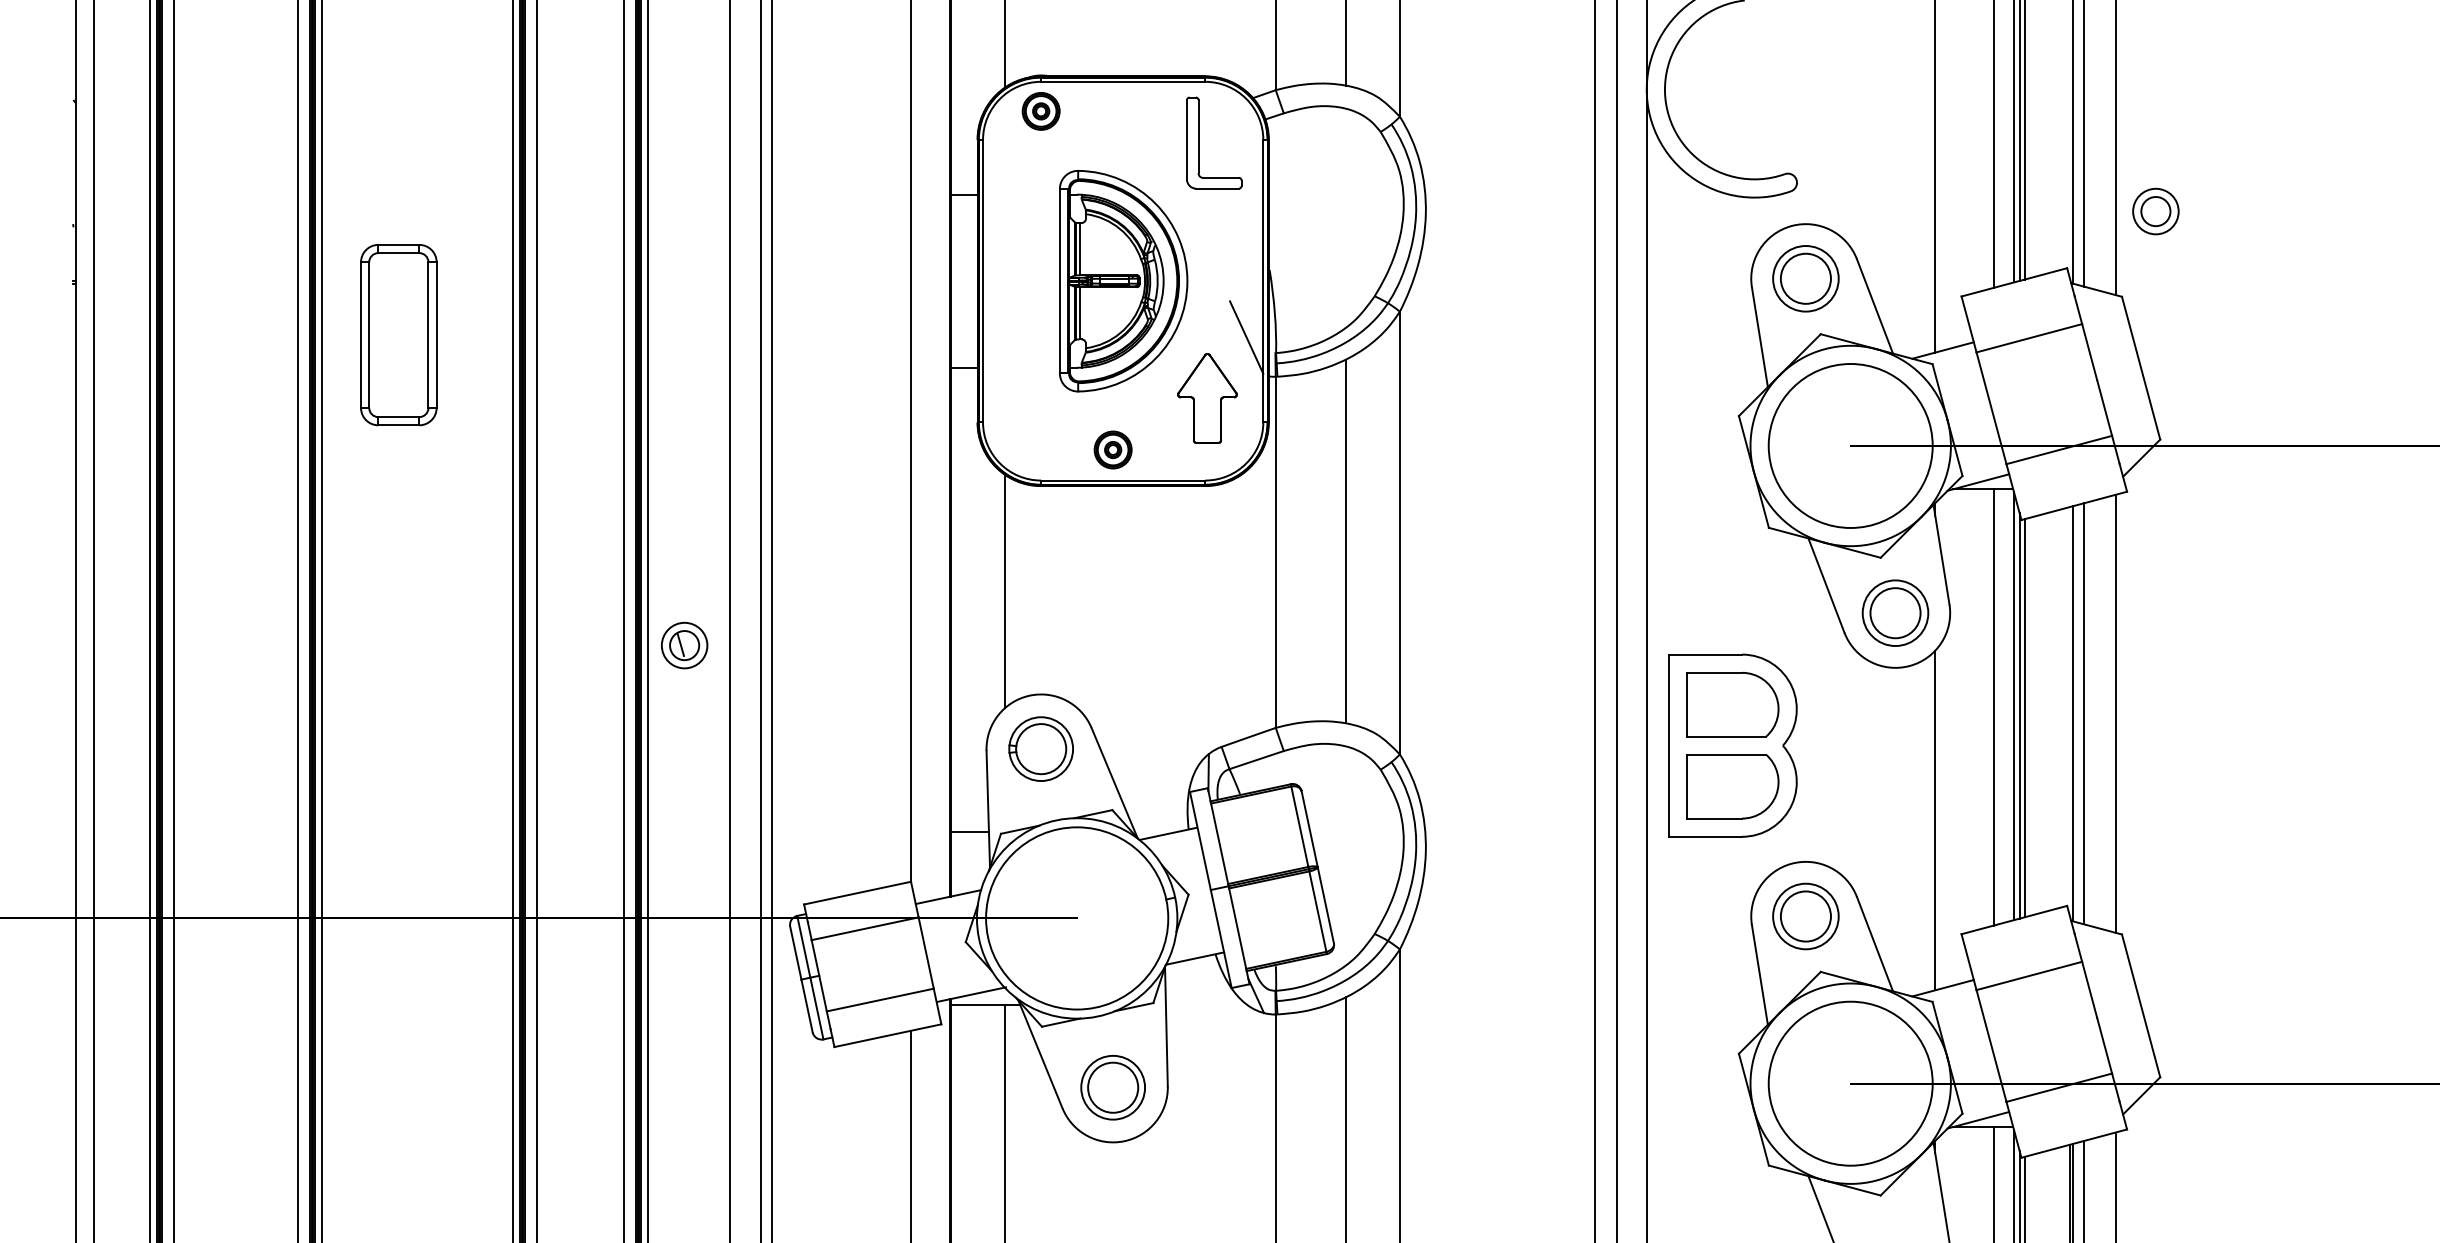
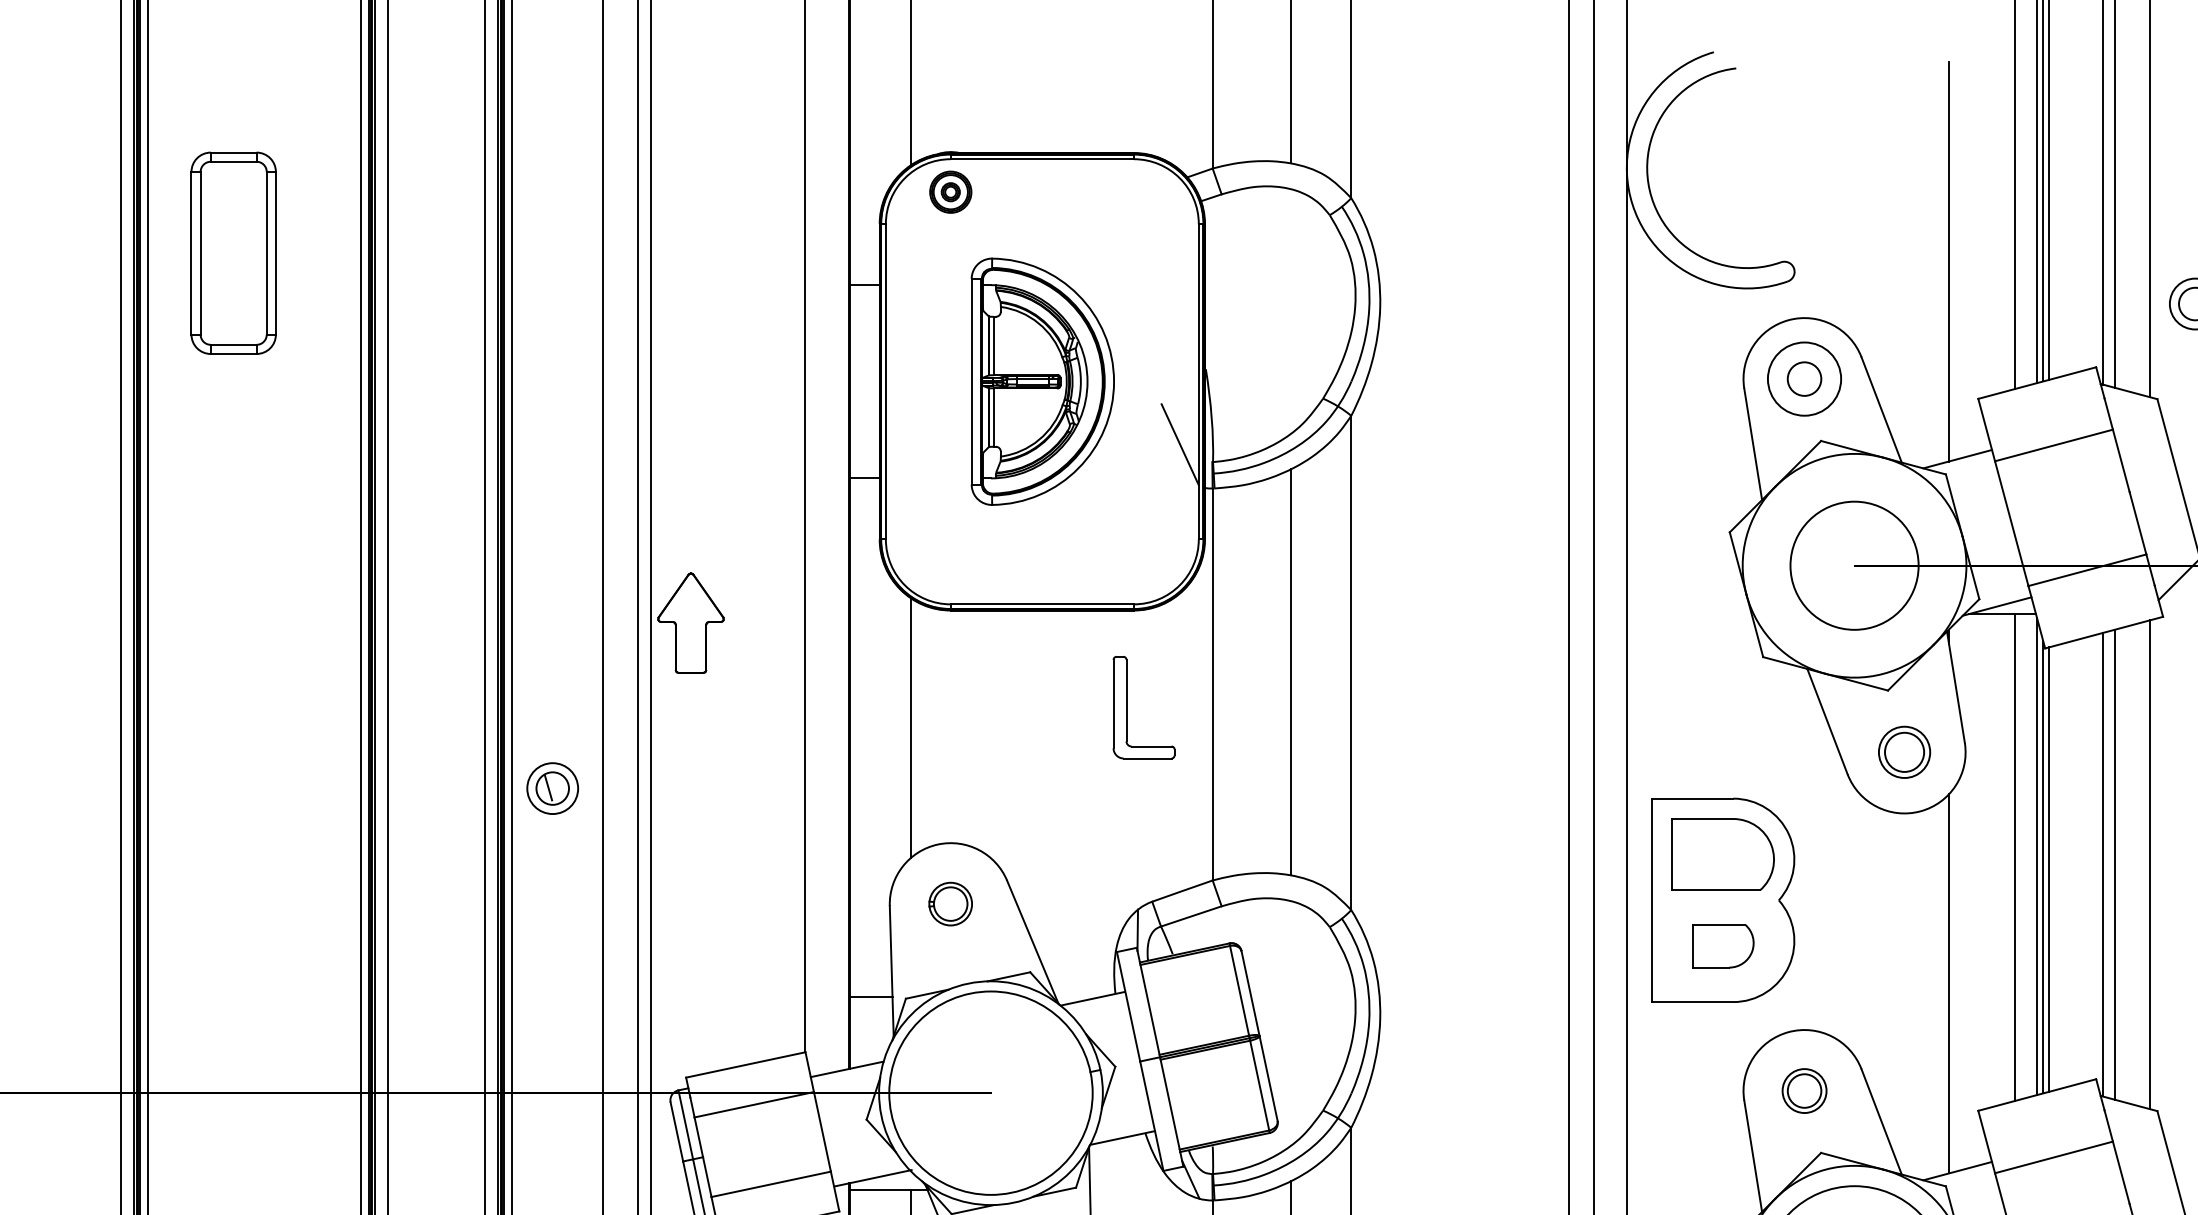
part: (1199, 142) -> (1127, 706), moved
circle: (1805, 278) -> (1804, 378), size x0.6
part: (398, 335) -> (233, 253), moved
part: (1207, 398) -> (691, 623), moved
circle: (1850, 445) -> (1854, 565), size x0.7
part: (1112, 449) -> (1030, 569), removed
part: (1895, 612) -> (1904, 751), size x0.7
part: (1040, 748) -> (950, 903), size x0.6
part: (1732, 786) -> (1722, 945), size x0.6
part: (1805, 916) -> (1804, 1091), size x0.6

